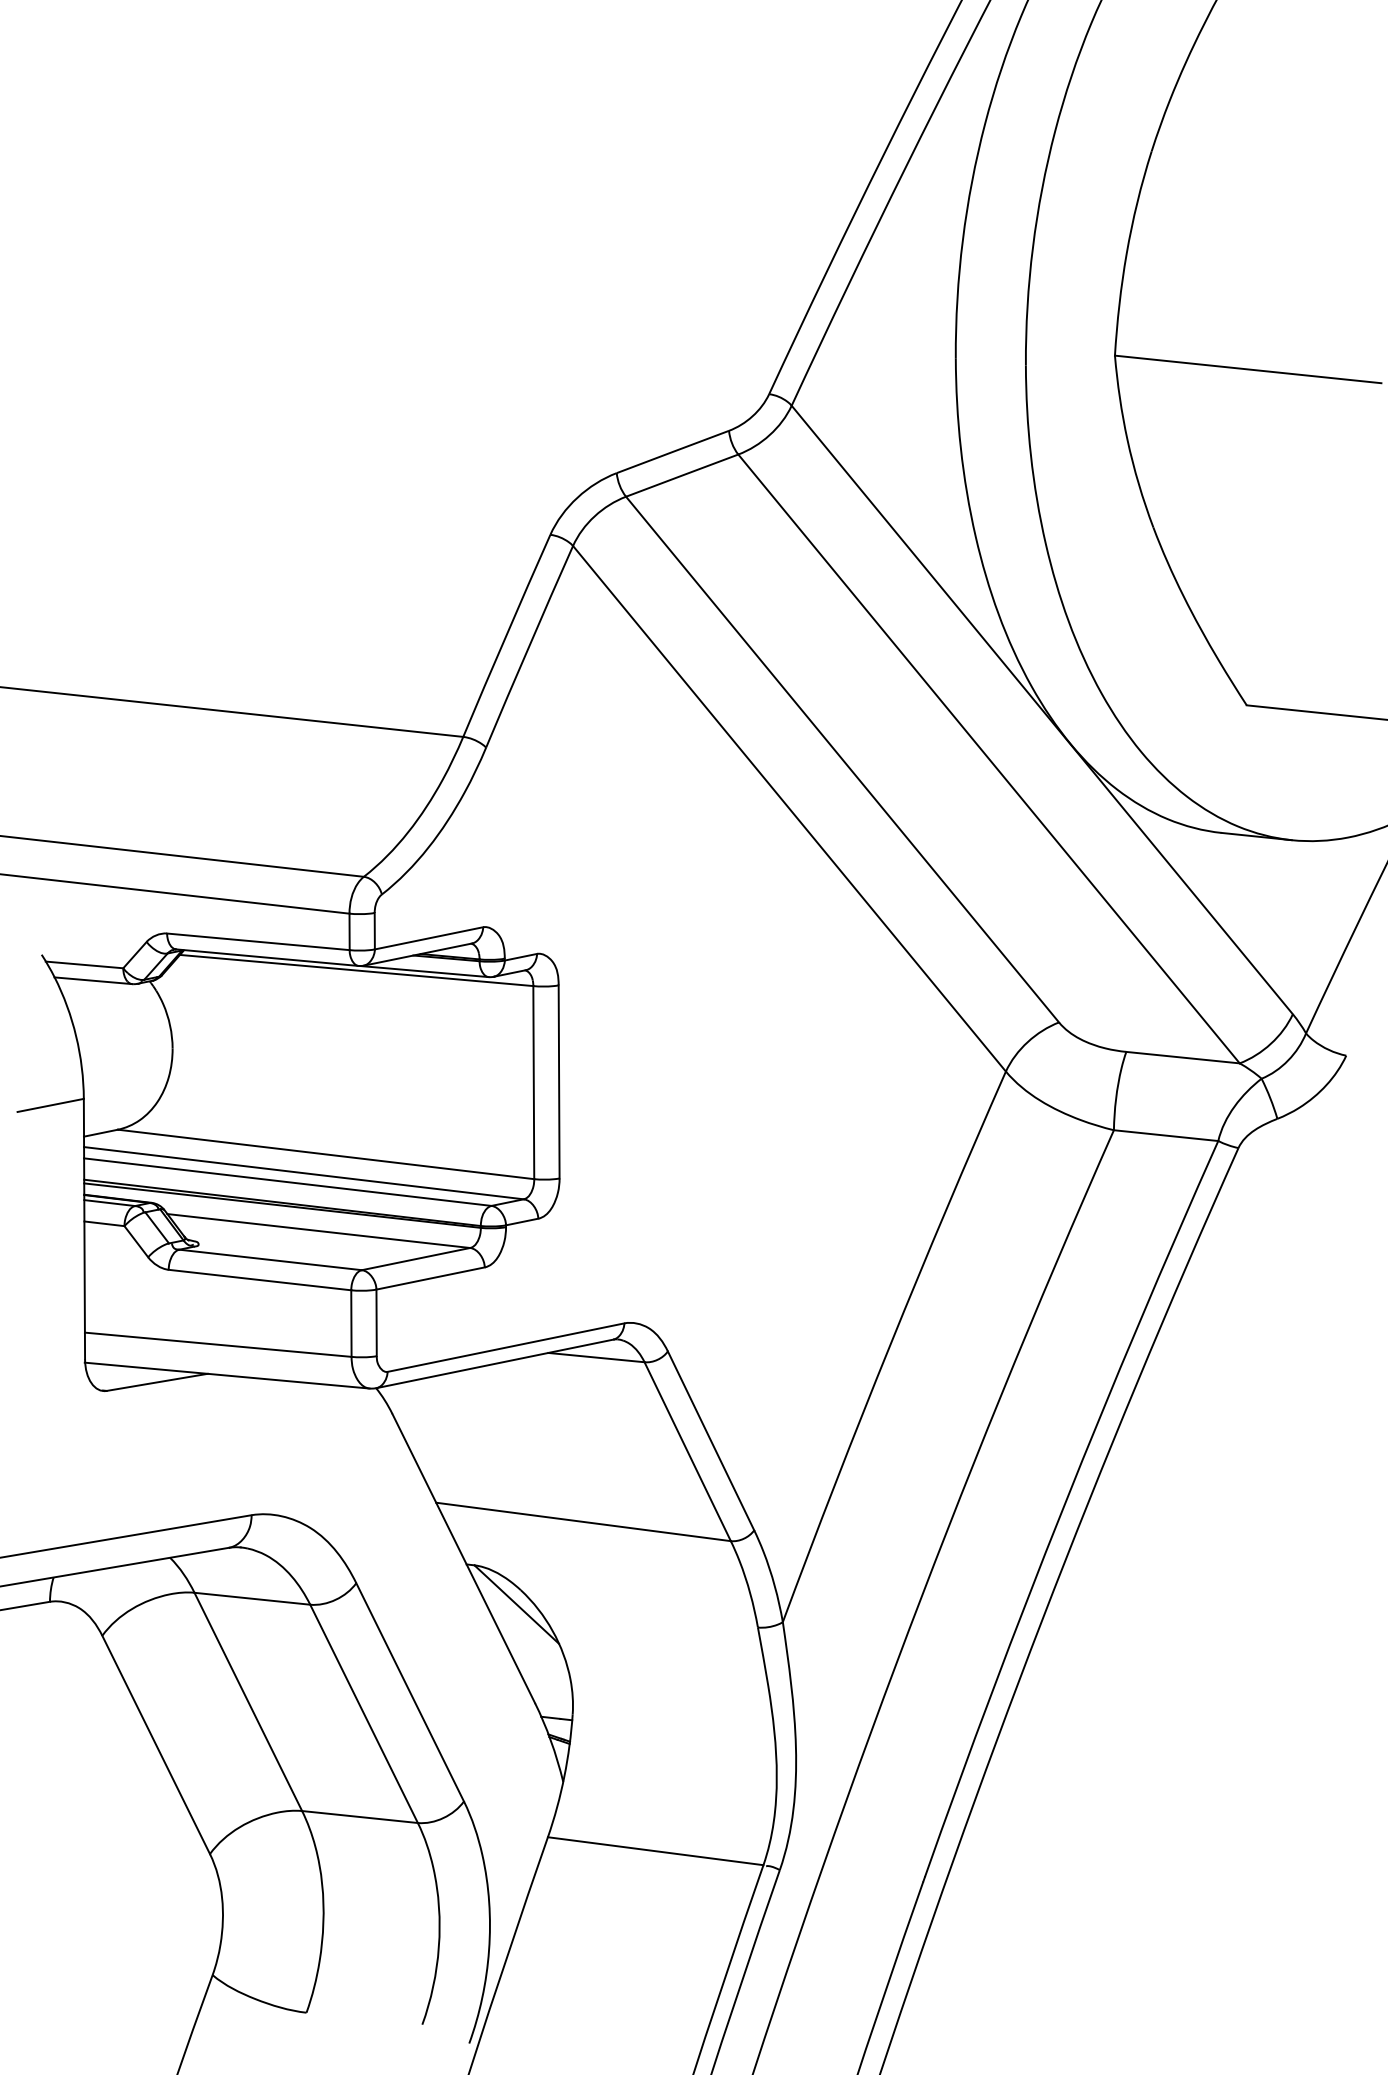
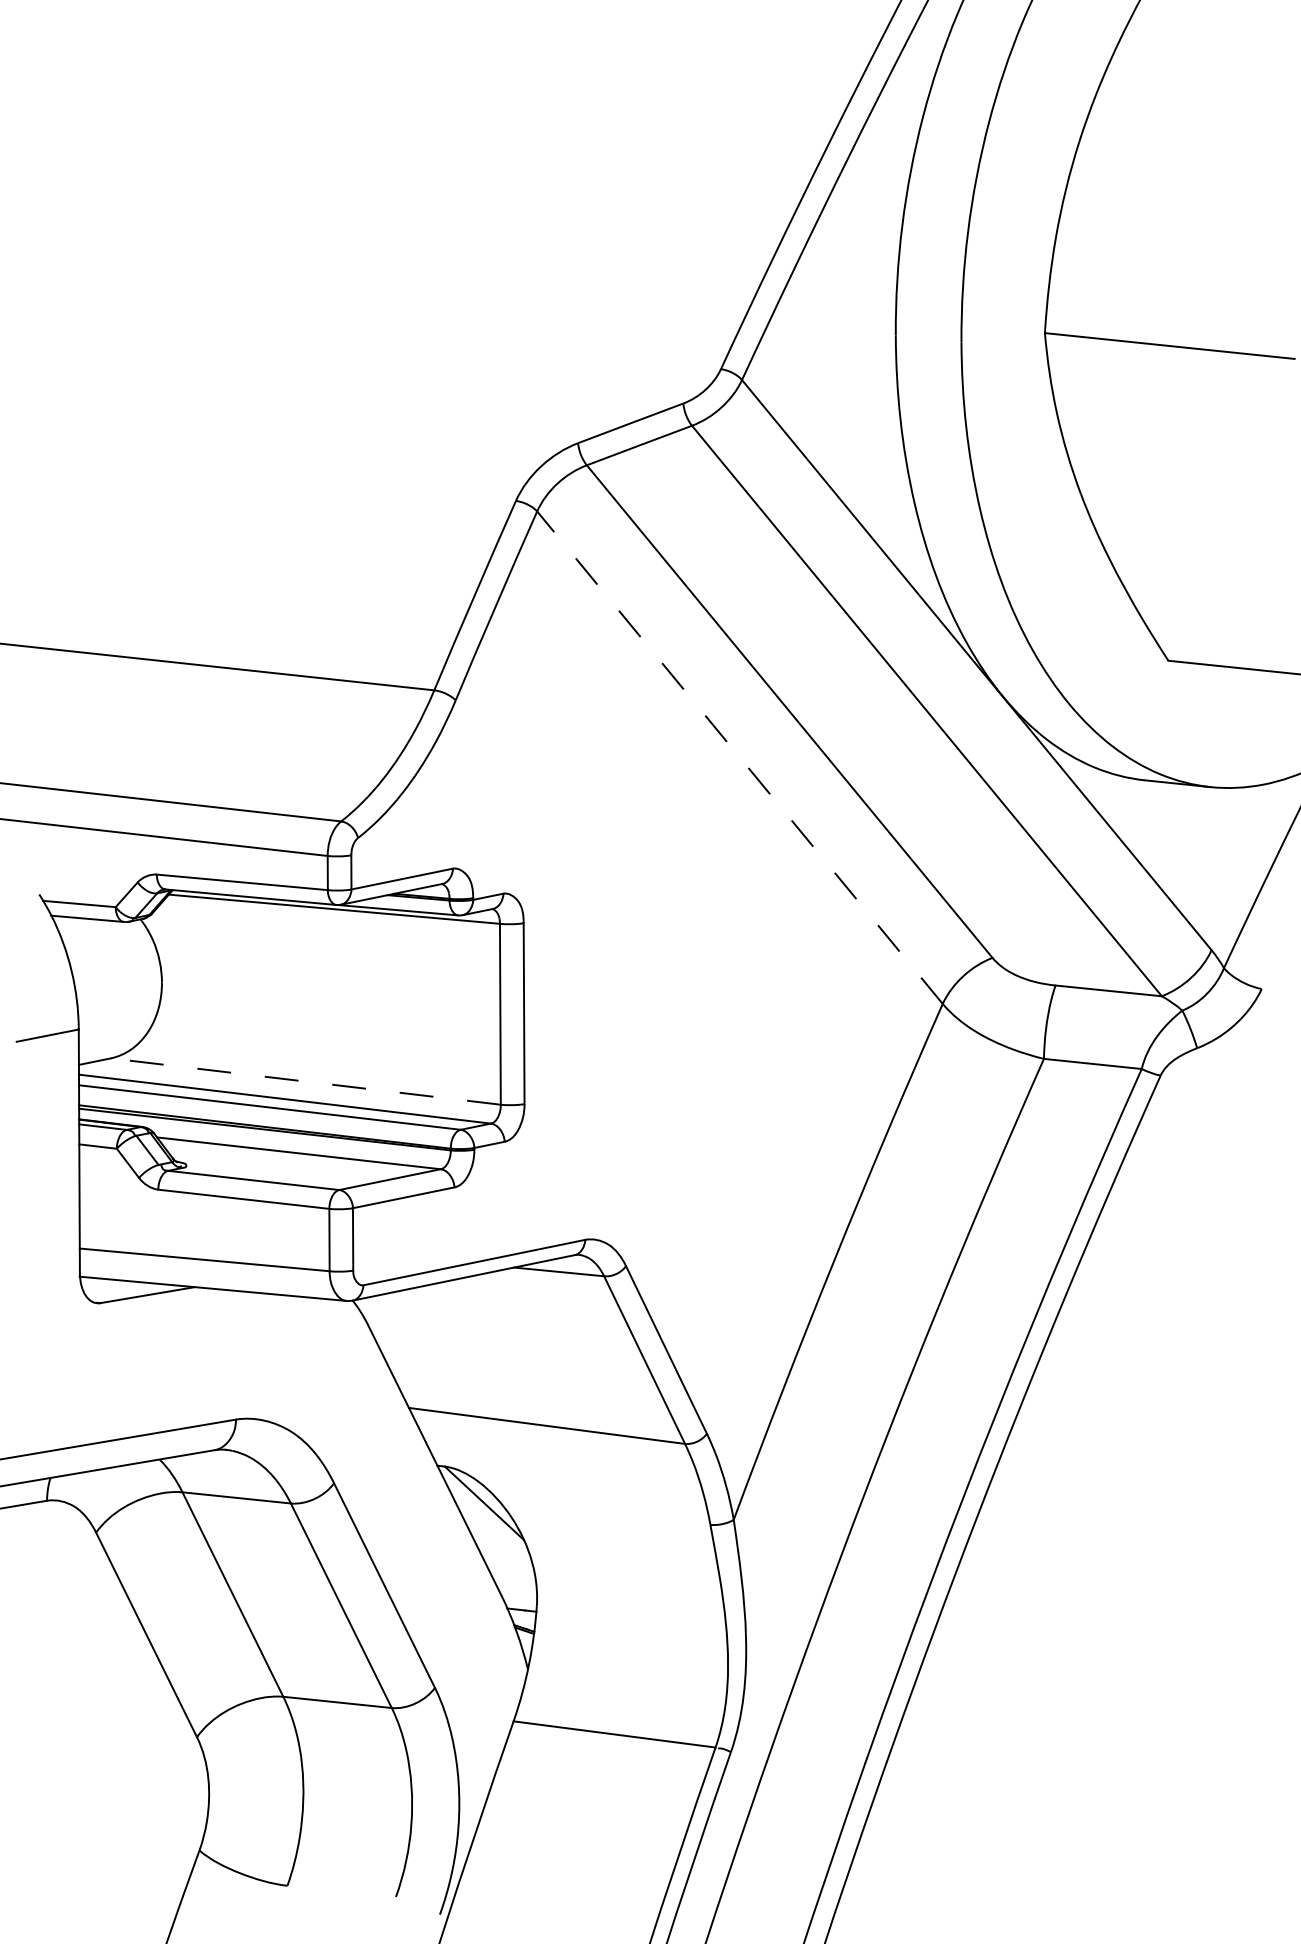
line: (789, 808) -> (739, 757), solid -> dashed
line: (326, 1154) -> (306, 1081), solid -> dashed

